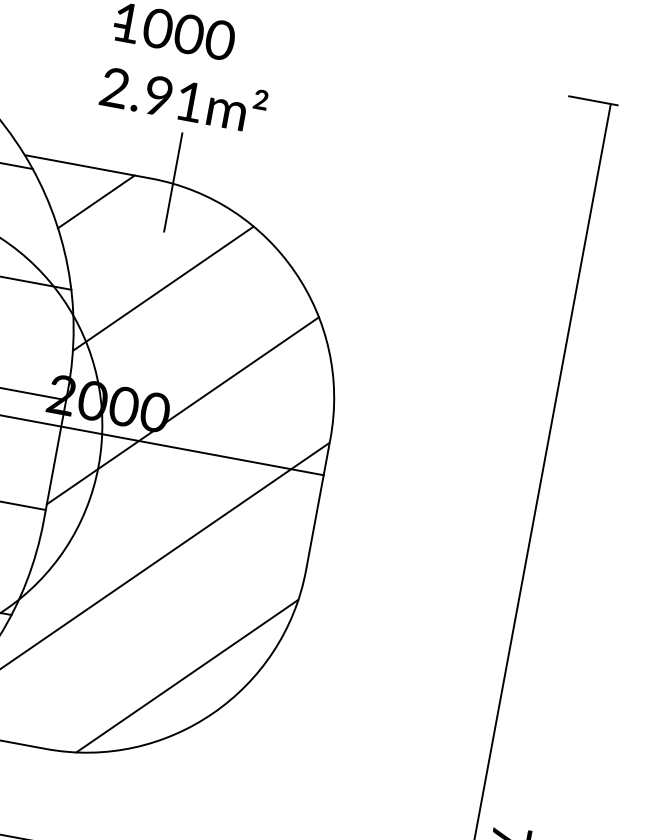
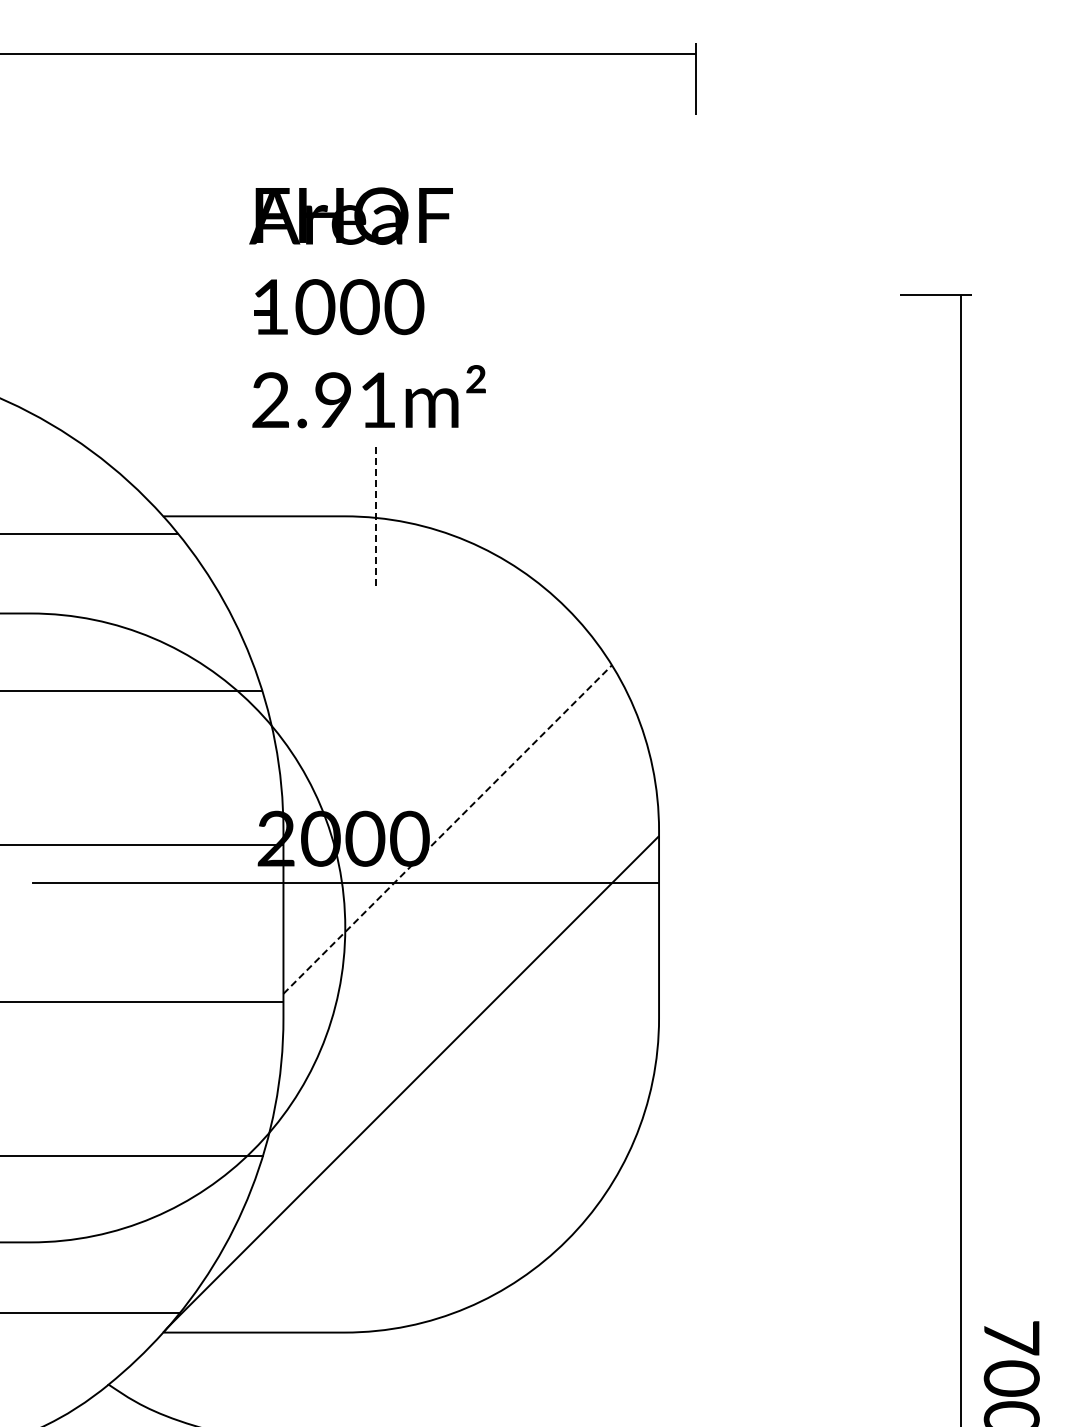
line: (173, 182) -> (375, 515), solid -> dashed
line: (96, 201) -> (274, 562), removed
line: (163, 288) -> (389, 665), removed
line: (183, 410) -> (448, 829), solid -> dashed
line: (187, 676) -> (521, 1195), removed

